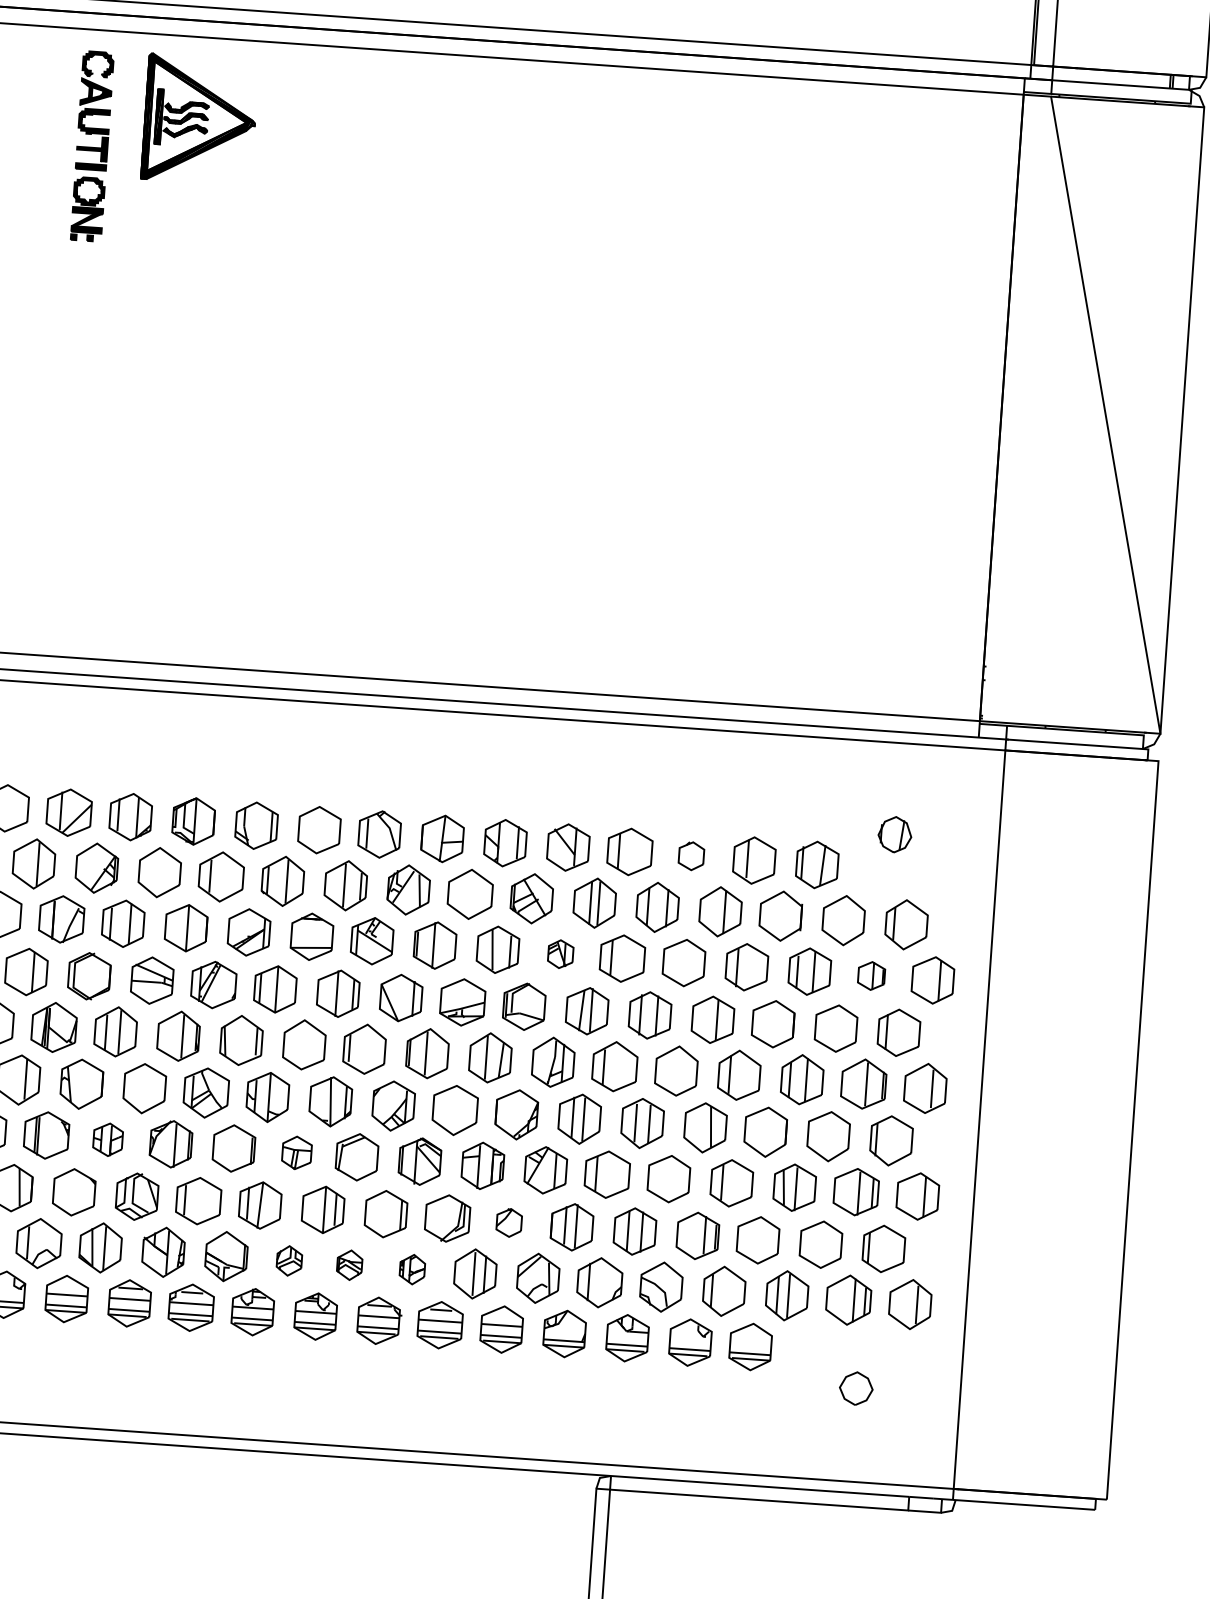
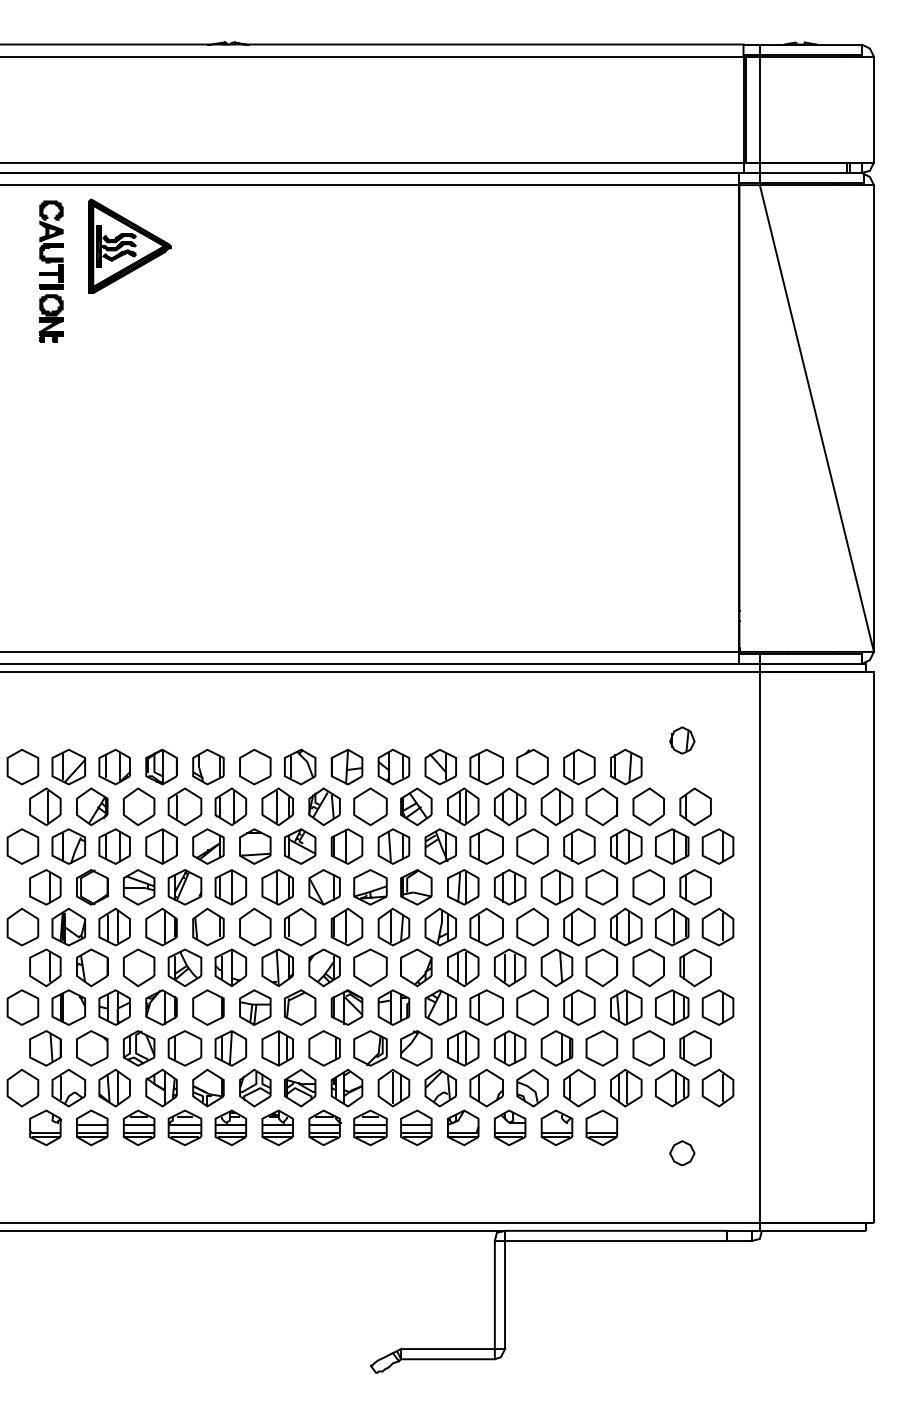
part: (691, 855) -> (532, 766), size x1.67
part: (560, 954) -> (440, 846), size x1.67
part: (871, 975) -> (672, 846), size x1.67
part: (107, 1139) -> (114, 1007), size x1.43
part: (297, 1152) -> (255, 1007), size x1.43
part: (509, 1223) -> (416, 1048), size x1.67
part: (289, 1260) -> (255, 1087), size x1.67
part: (350, 1264) -> (300, 1087), size x1.67
part: (411, 1268) -> (346, 1087), size x1.67

